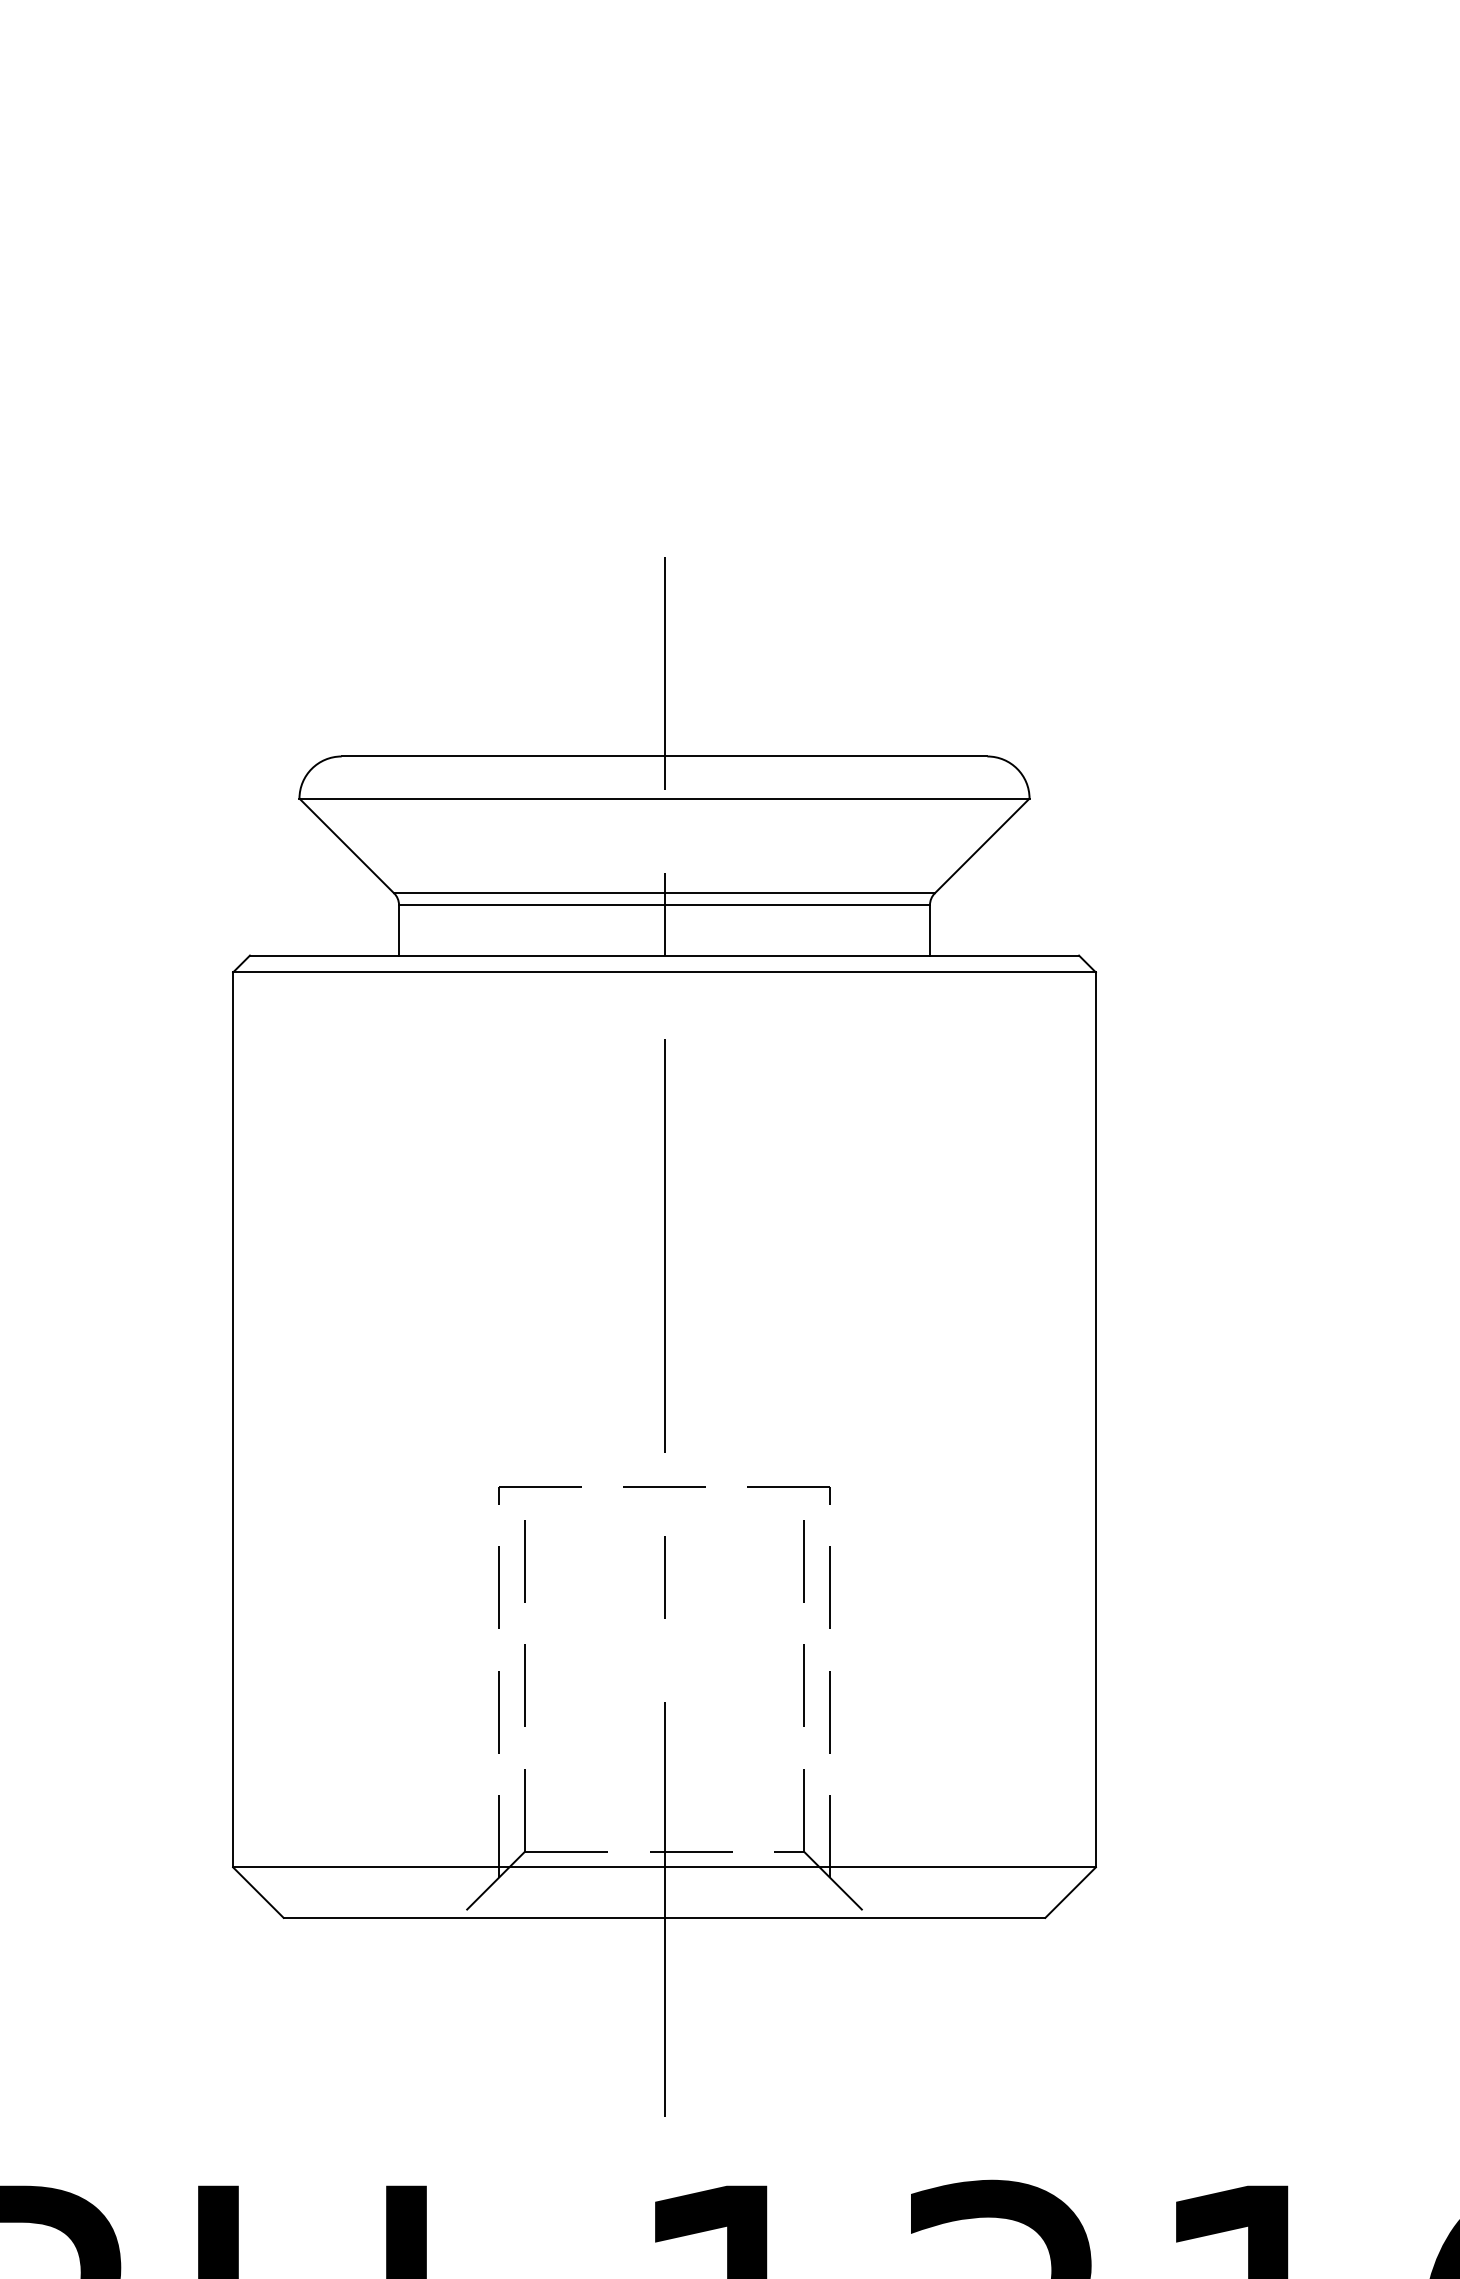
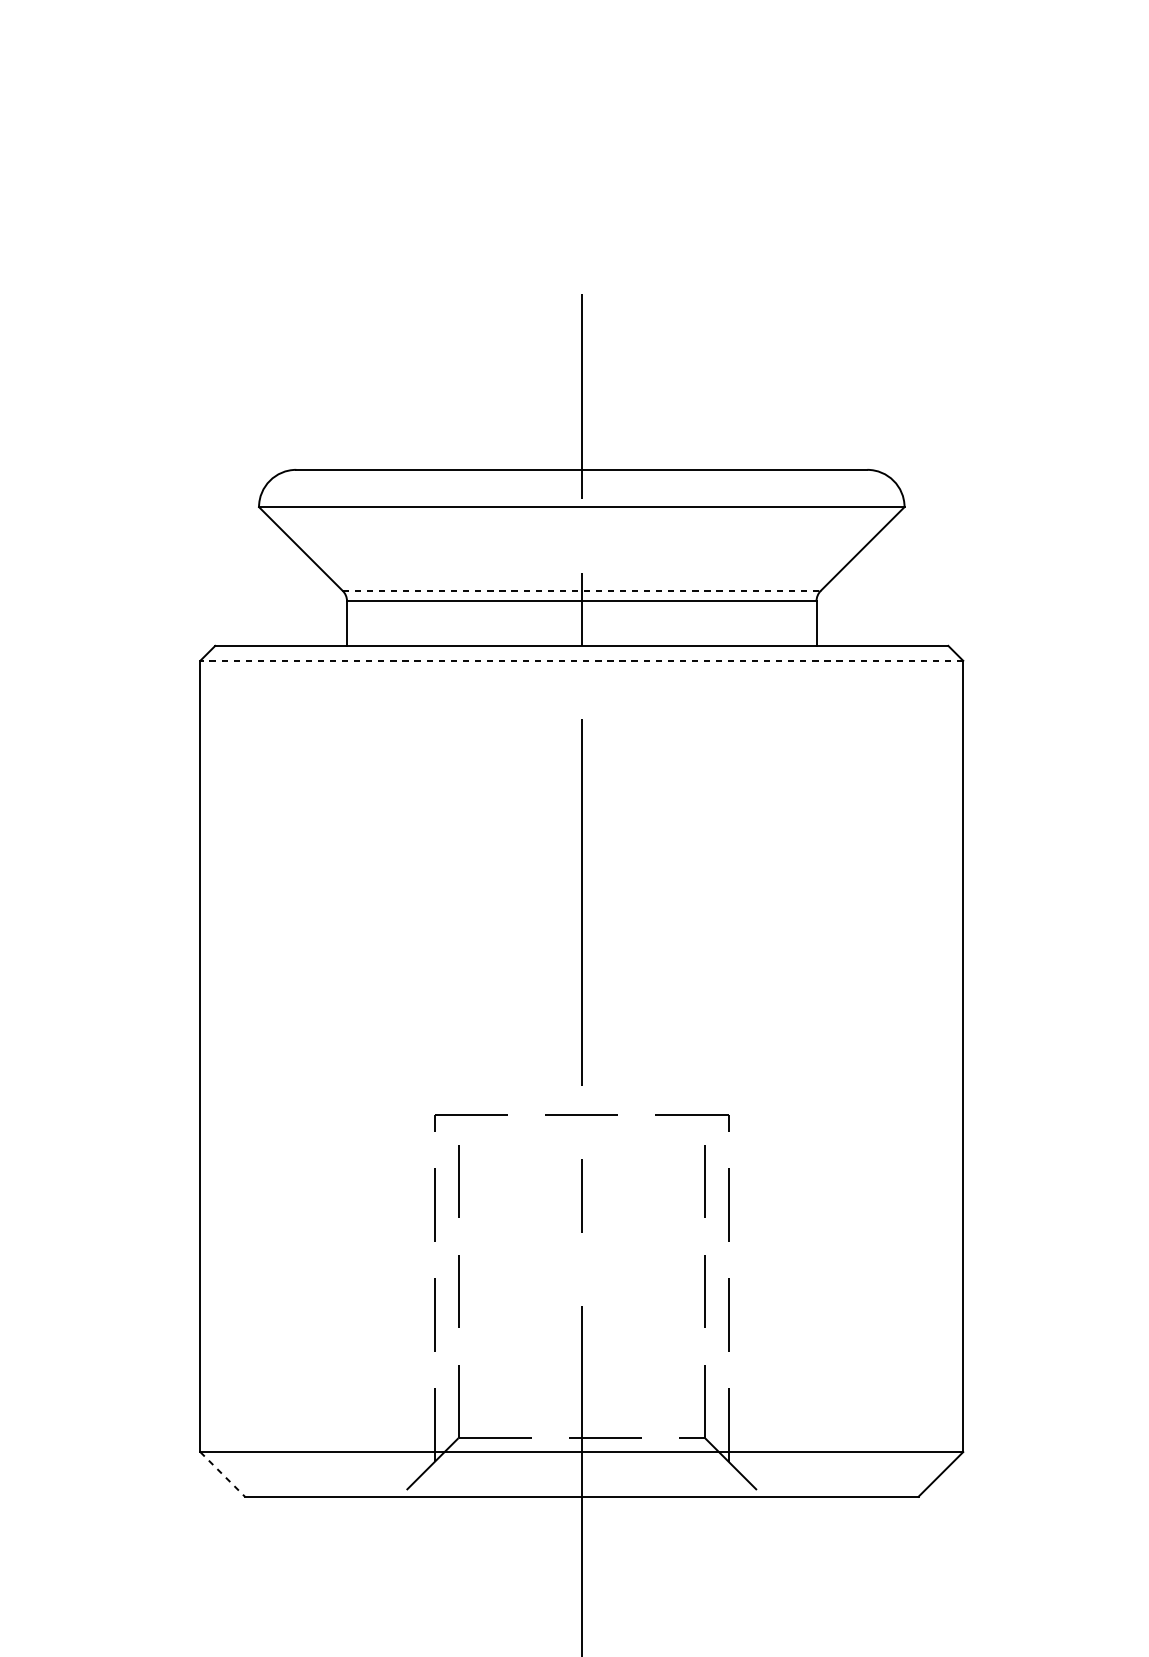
line: (664, 893) -> (581, 591), solid -> dashed
line: (664, 972) -> (581, 660), solid -> dashed
line: (258, 1892) -> (222, 1474), solid -> dashed

